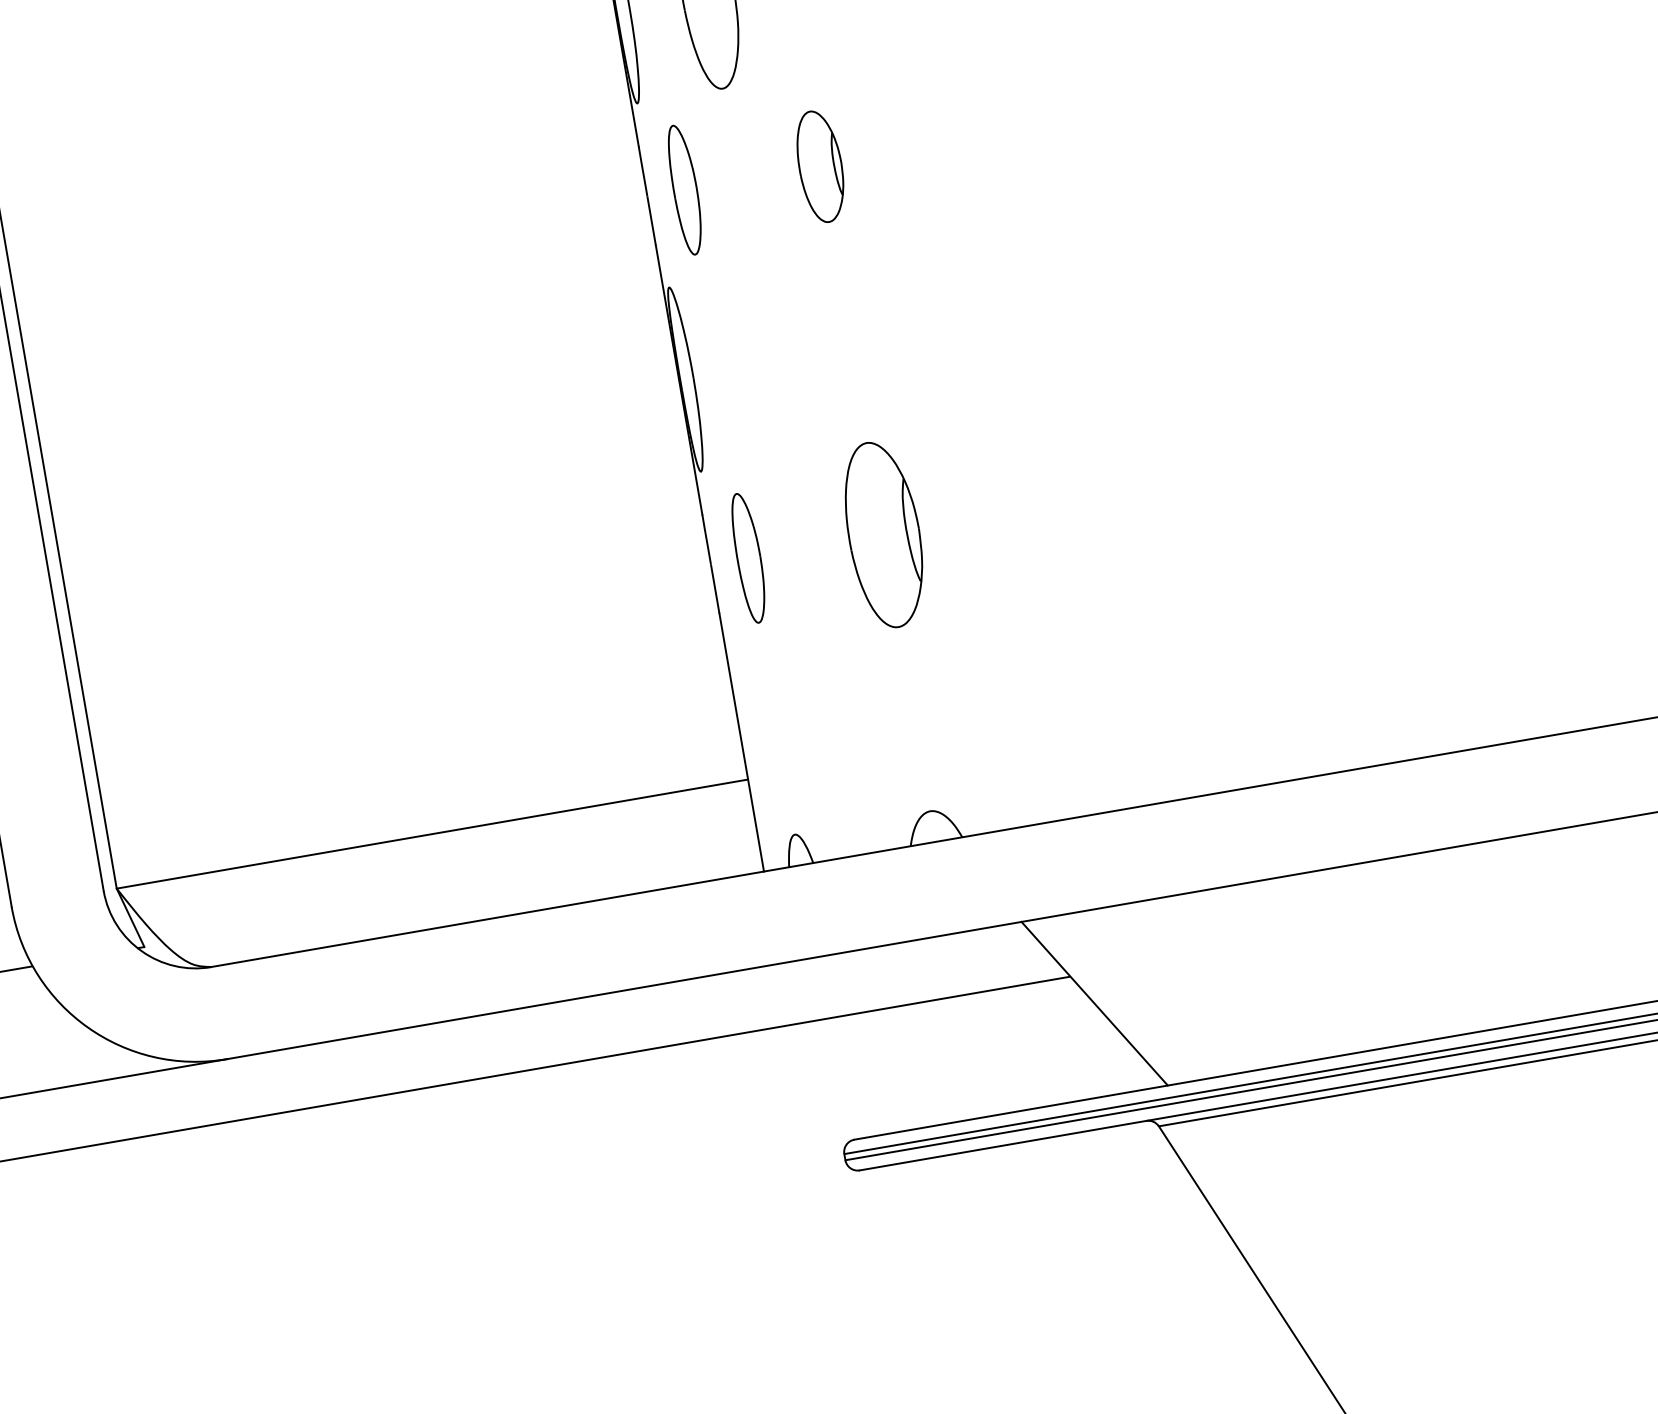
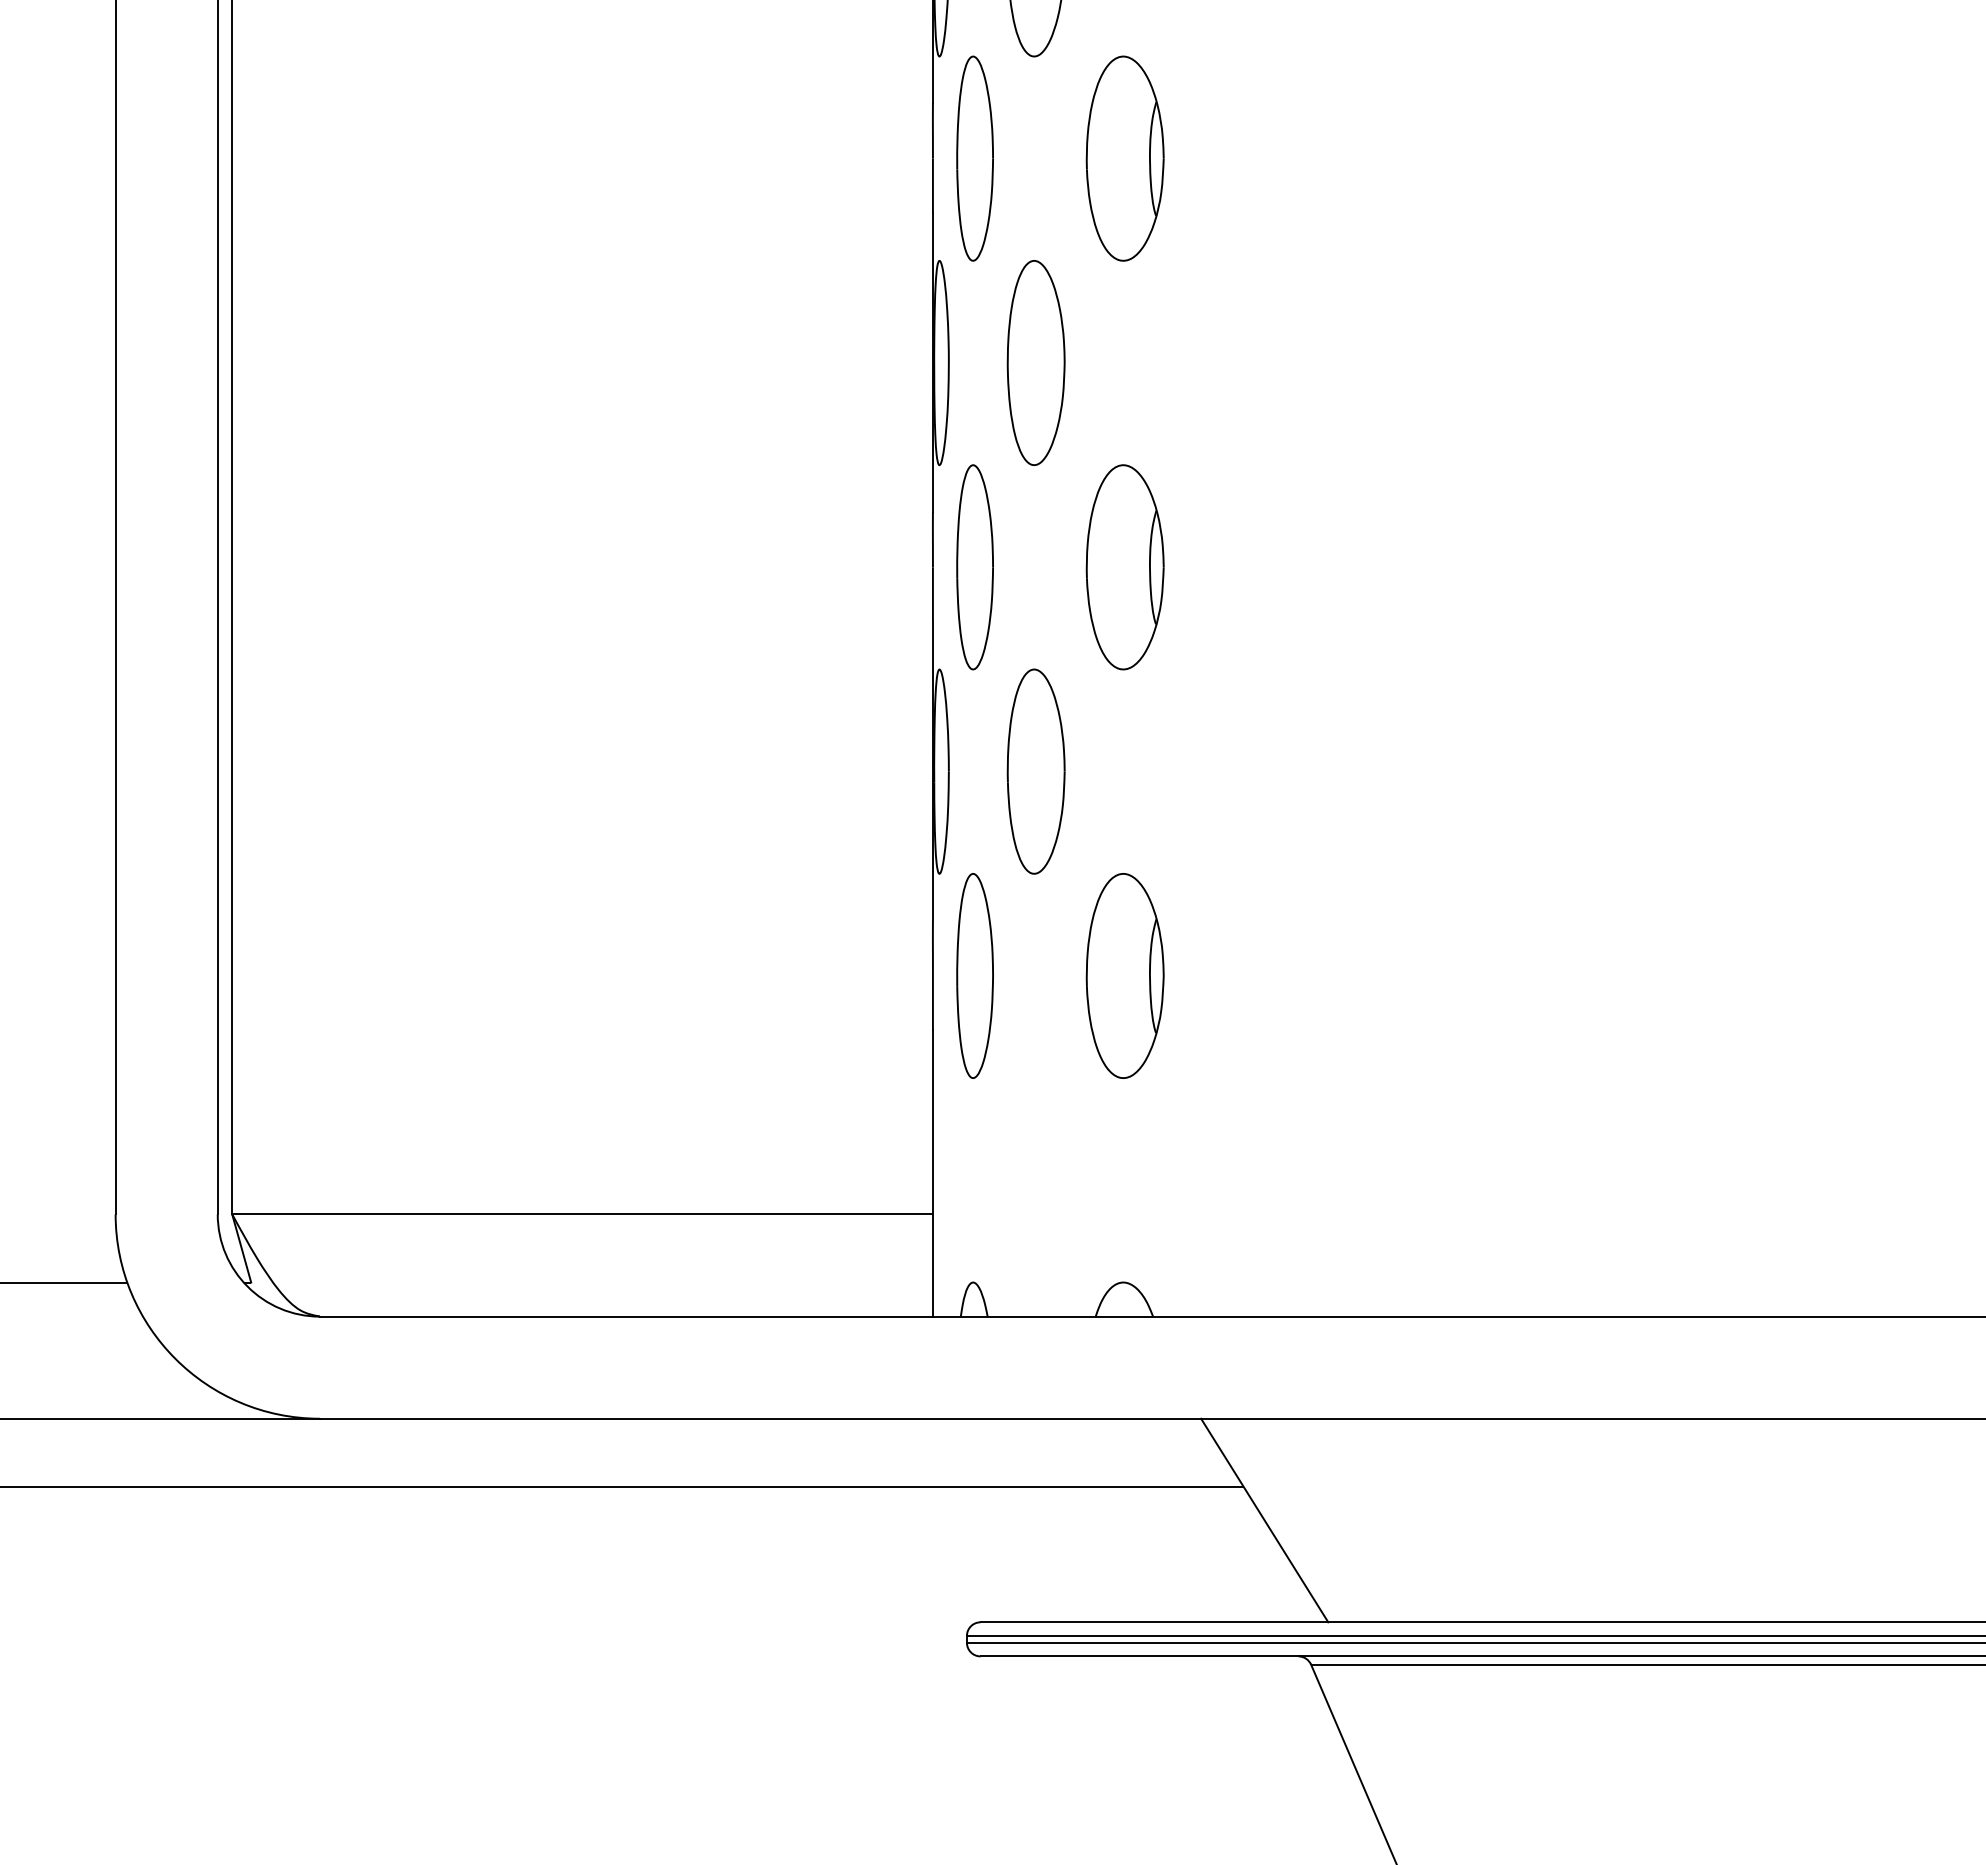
part: (820, 166) -> (1124, 567), size x1.67
part: (684, 190) -> (974, 567), size x1.43
part: (771, 364) -> (1035, 771), added
part: (748, 557) -> (974, 975), size x1.43

